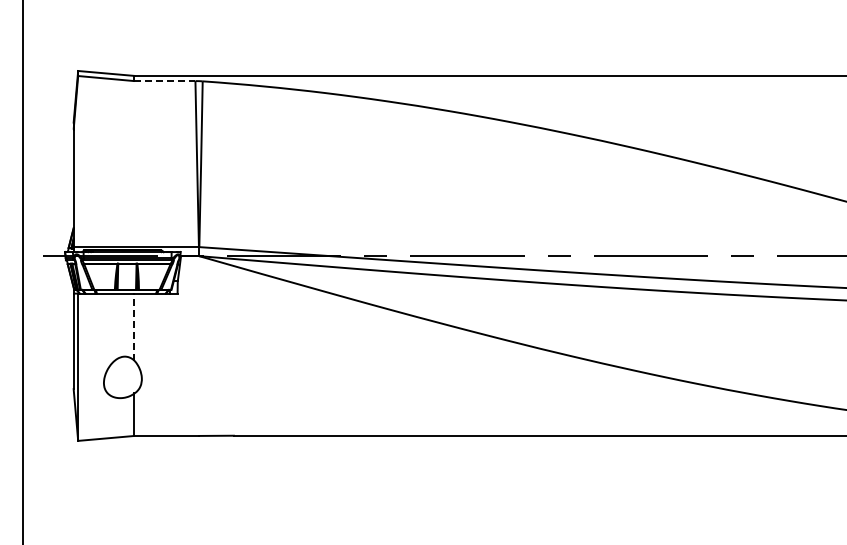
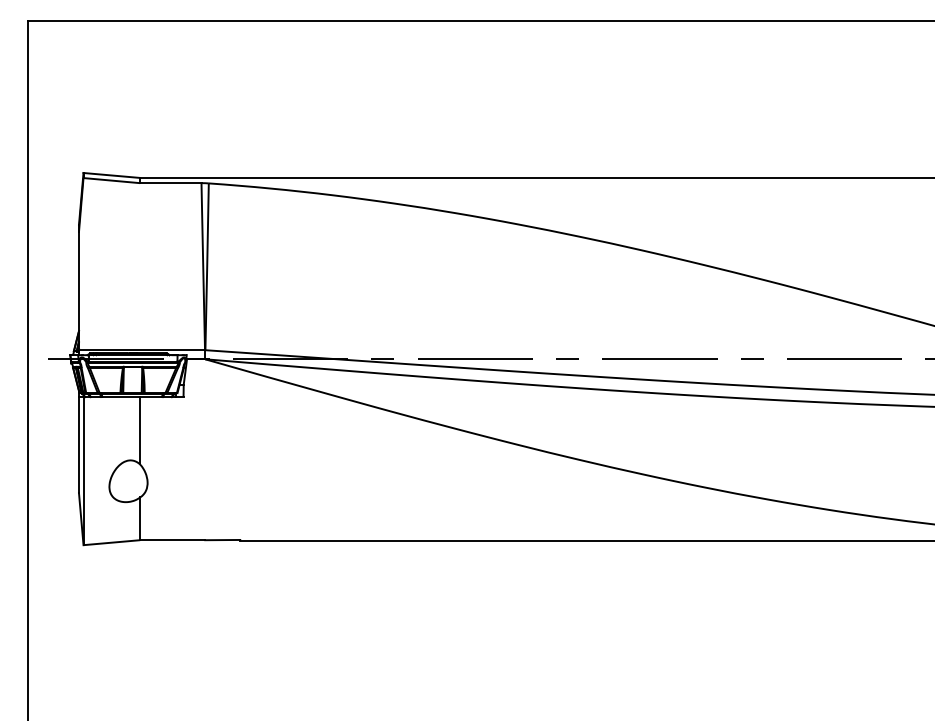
line: (164, 81) -> (170, 183), dashed -> solid
line: (134, 326) -> (140, 430), dashed -> solid

